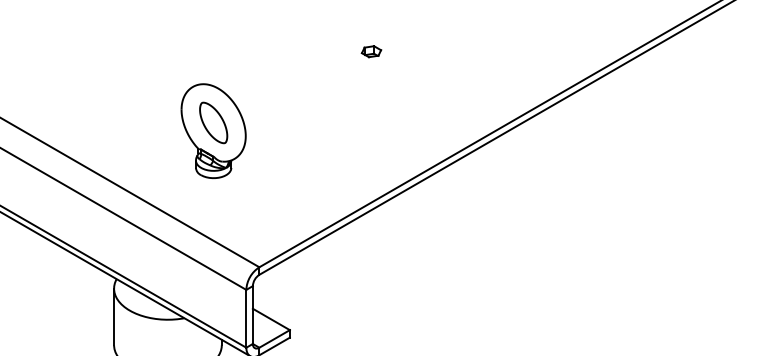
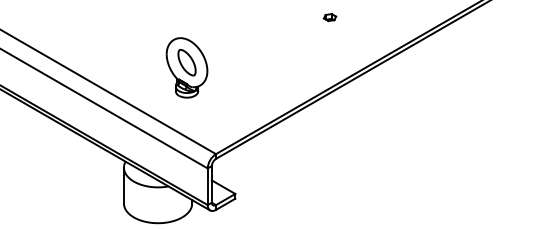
part: (370, 51) -> (329, 17), moved

